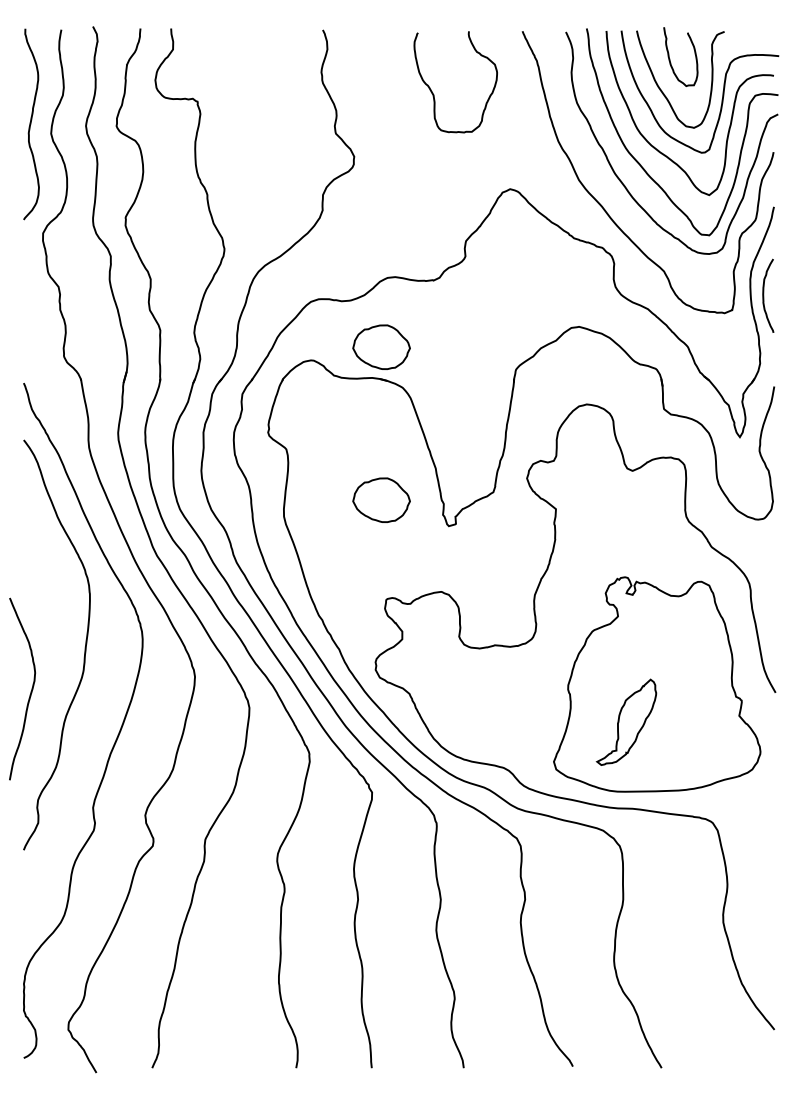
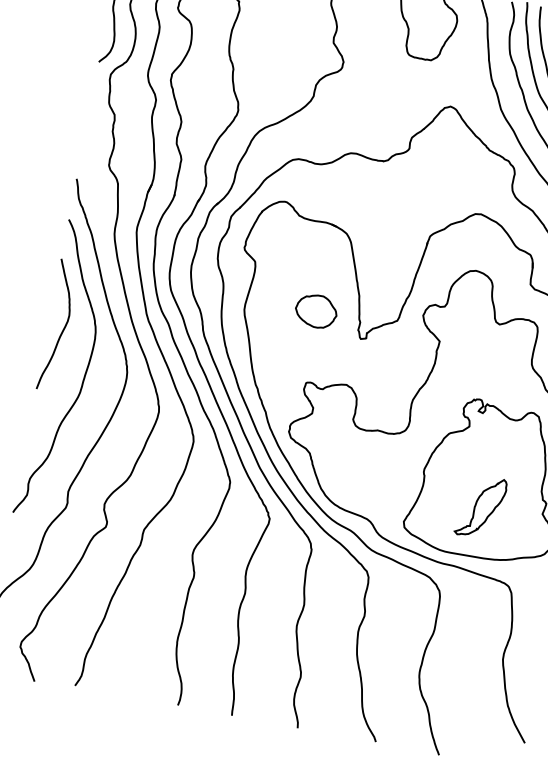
part: (381, 346) -> (337, 201), removed
curve: (30, 691) -> (63, 328), moved
part: (626, 721) -> (481, 506), moved

